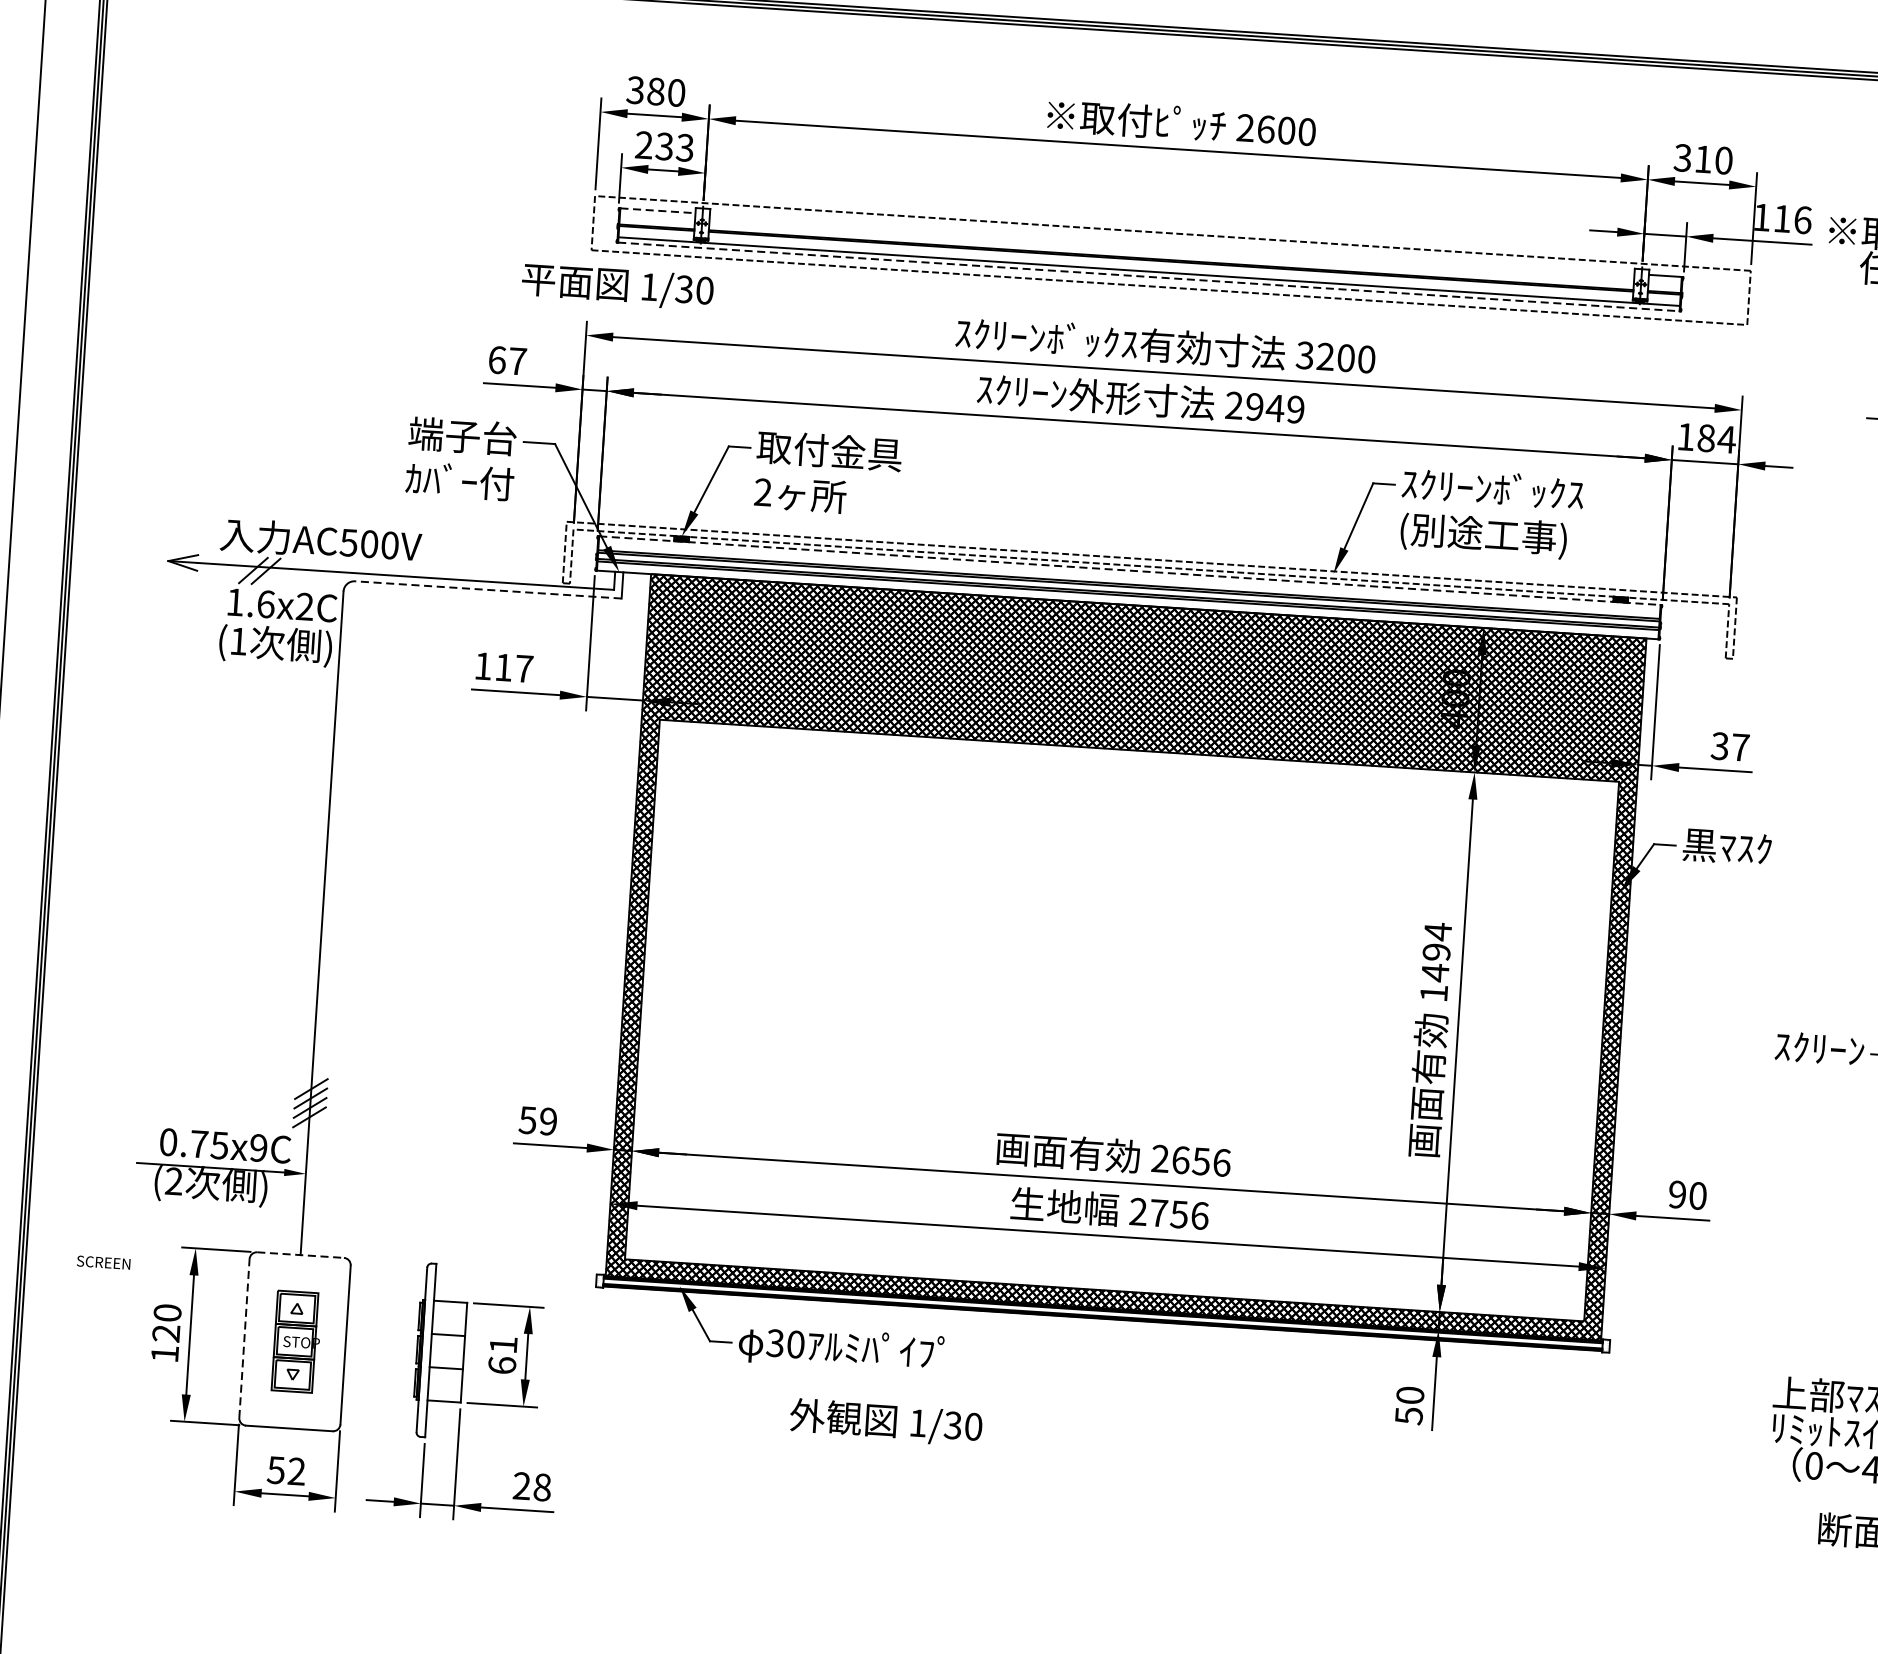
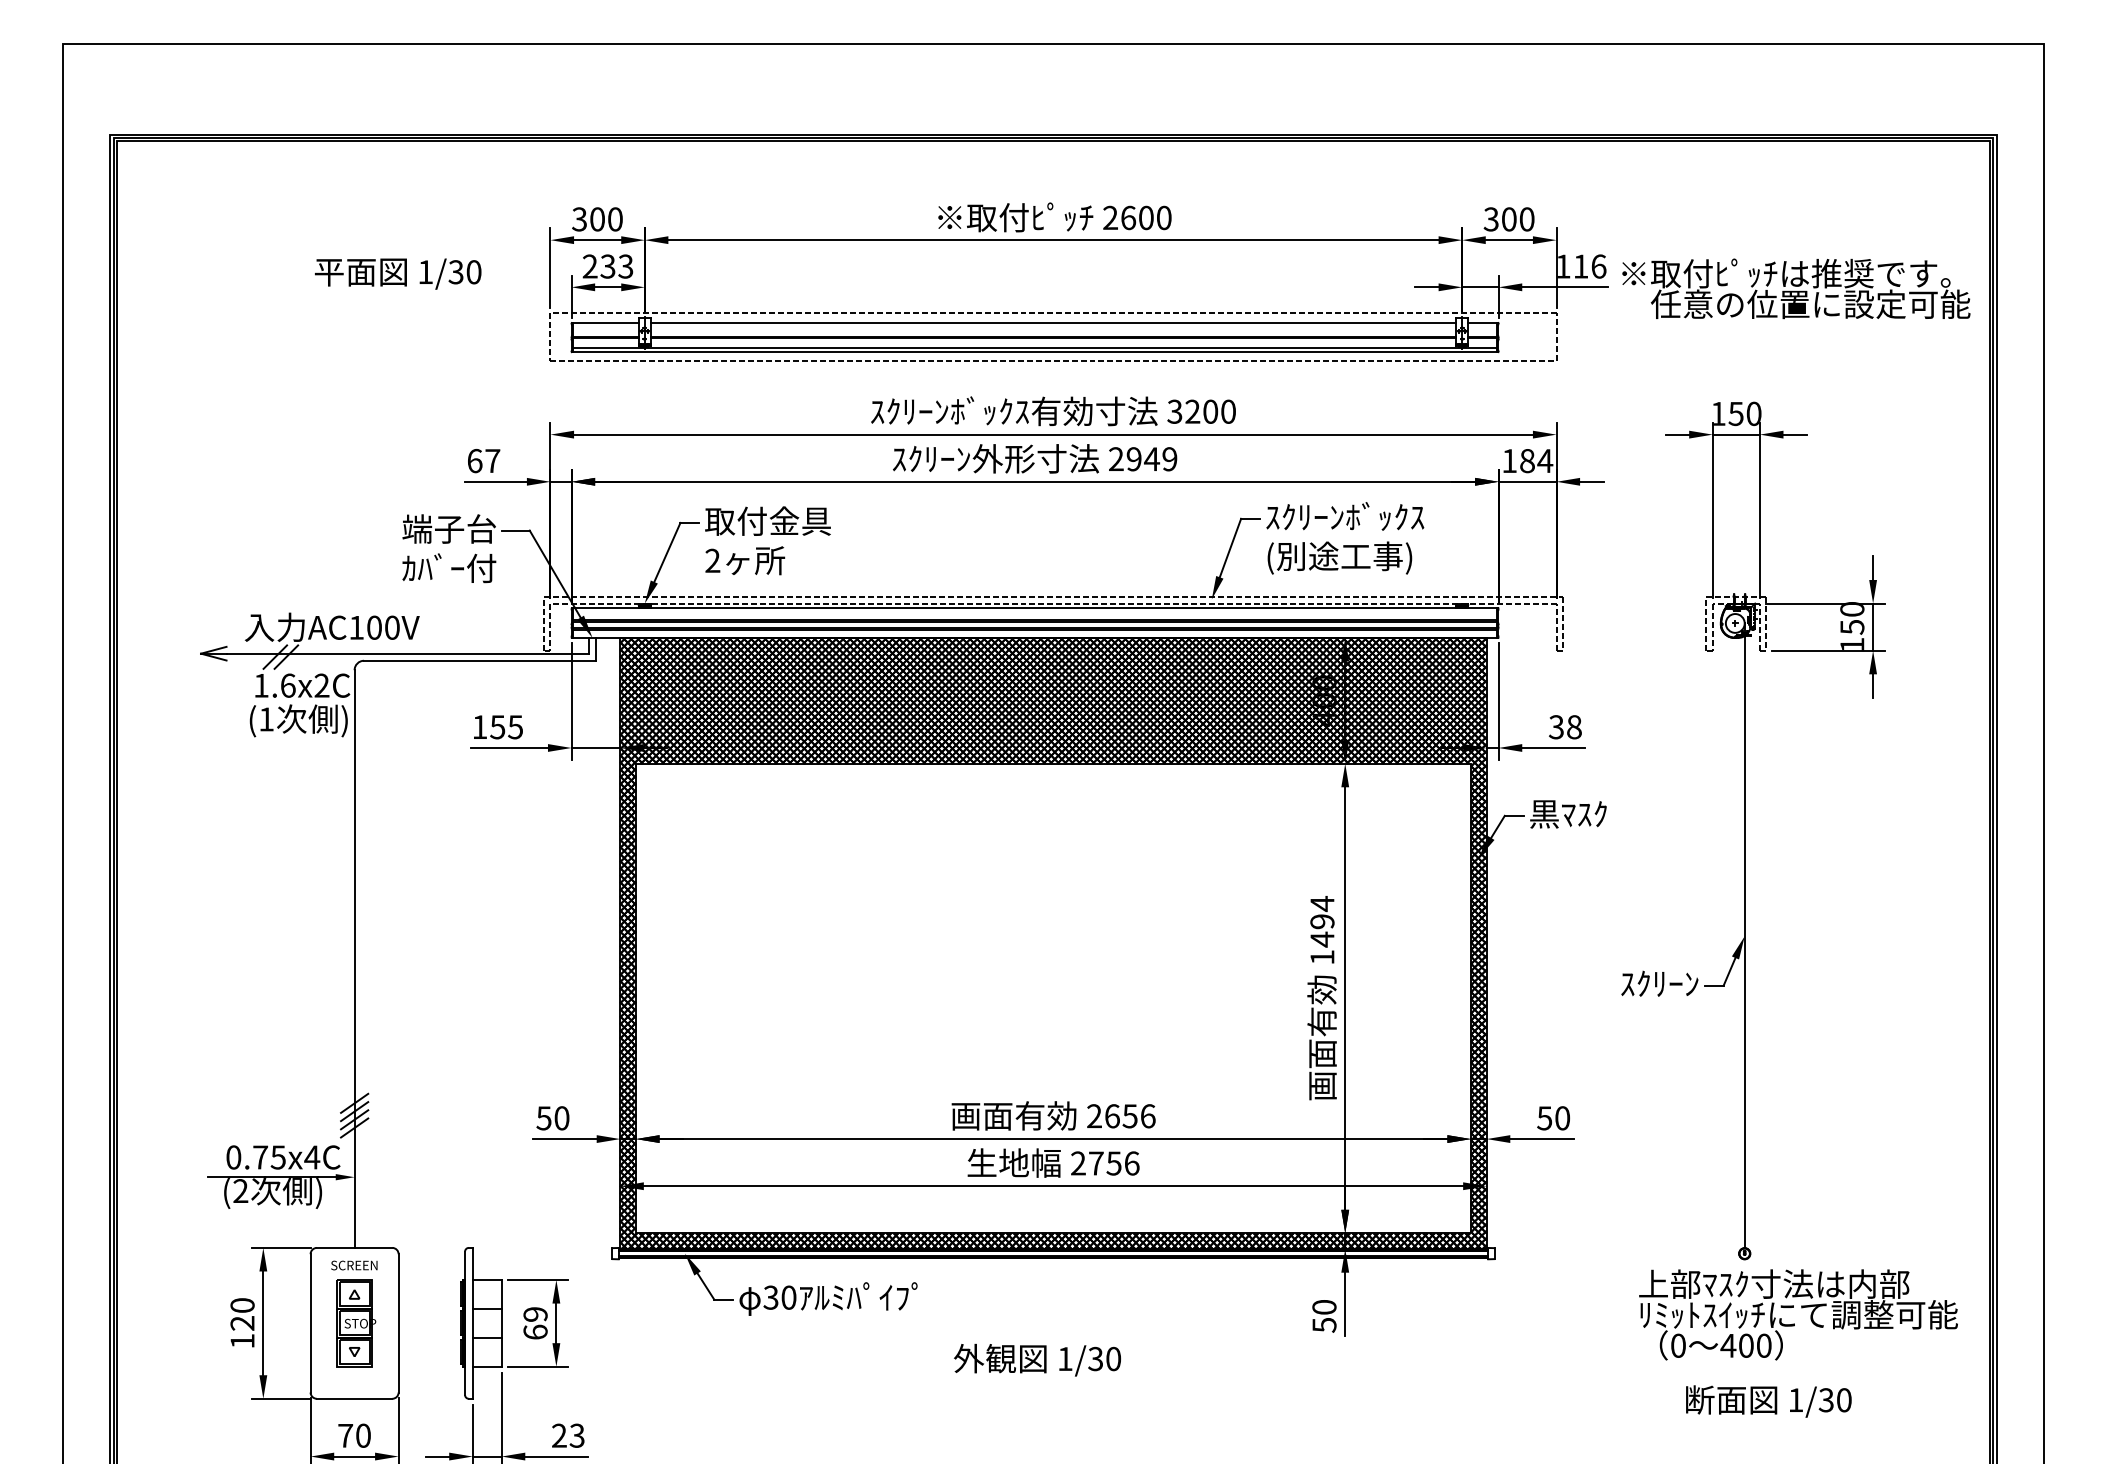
text: (656, 91) -> (597, 219), 380 -> 300
text: (1703, 159) -> (1509, 219), 310 -> 300
line: (657, 210) -> (605, 322), dashed -> solid
line: (1172, 243) -> (1053, 322), added
line: (1149, 277) -> (1035, 352), dashed -> solid
text: (618, 286) -> (398, 273), moved
text: (348, 542) -> (356, 627), AC500V -> AC100V
line: (1130, 571) -> (1035, 608), dashed -> solid
line: (487, 589) -> (479, 660), dashed -> solid
text: (513, 668) -> (506, 727), 117 -> 155
text: (1740, 747) -> (1574, 727), 37 -> 38
text: (547, 1121) -> (561, 1118), 59 -> 50
text: (258, 1148) -> (312, 1157), 0.75x9C -> 0.75x4C
text: (1677, 1194) -> (1544, 1118), 90 -> 50
line: (300, 1254) -> (354, 1247), dashed -> solid
text: (103, 1262) -> (354, 1265), moved
line: (244, 1337) -> (310, 1322), dashed -> solid
text: (503, 1345) -> (535, 1314), 61 -> 69
text: (886, 1421) -> (1037, 1359), moved
text: (285, 1470) -> (353, 1435), 52 -> 70
text: (541, 1487) -> (576, 1435), 28 -> 23

